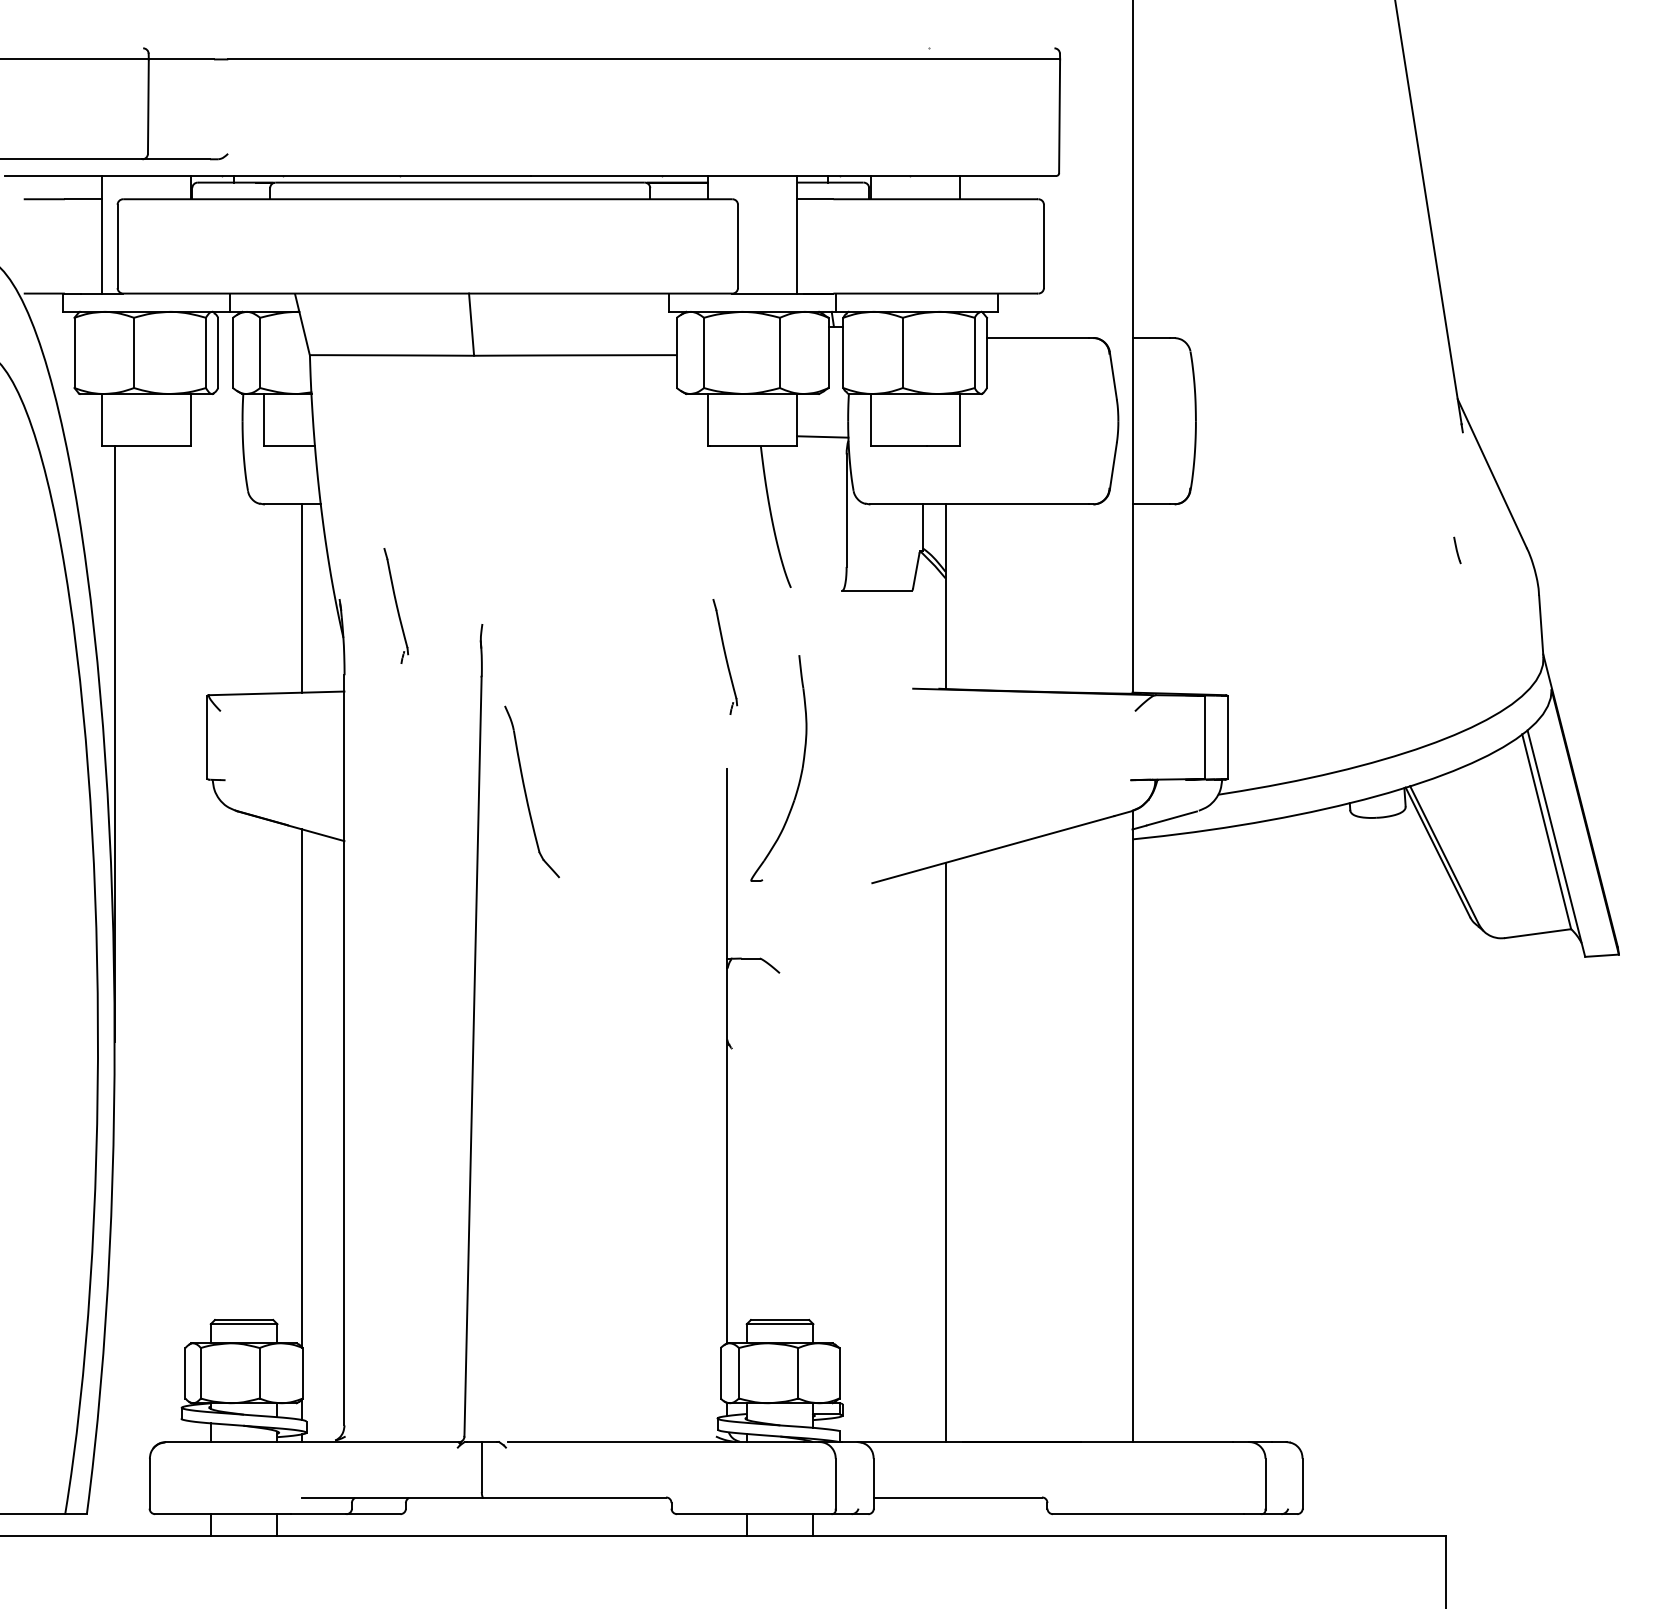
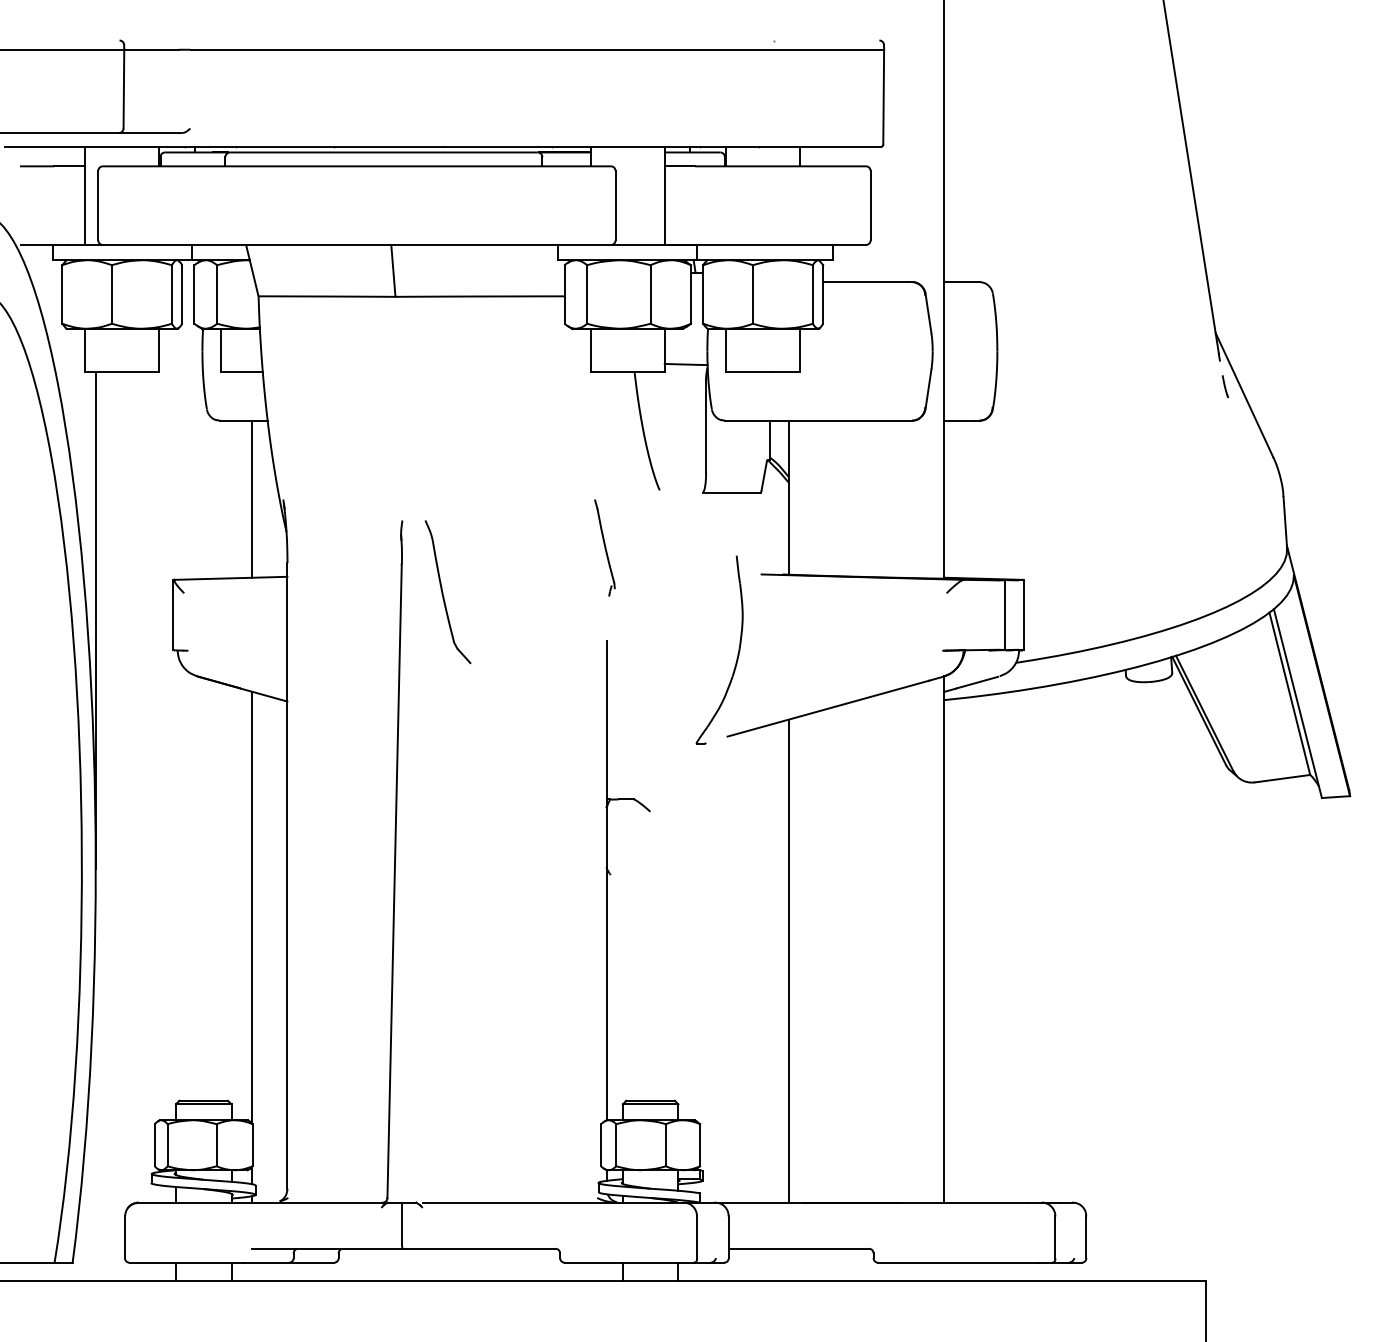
line: (1457, 550) -> (1225, 386), moved
part: (396, 605) -> (330, 505), removed
part: (800, 772) -> (737, 653), moved
part: (531, 791) -> (447, 591), moved

